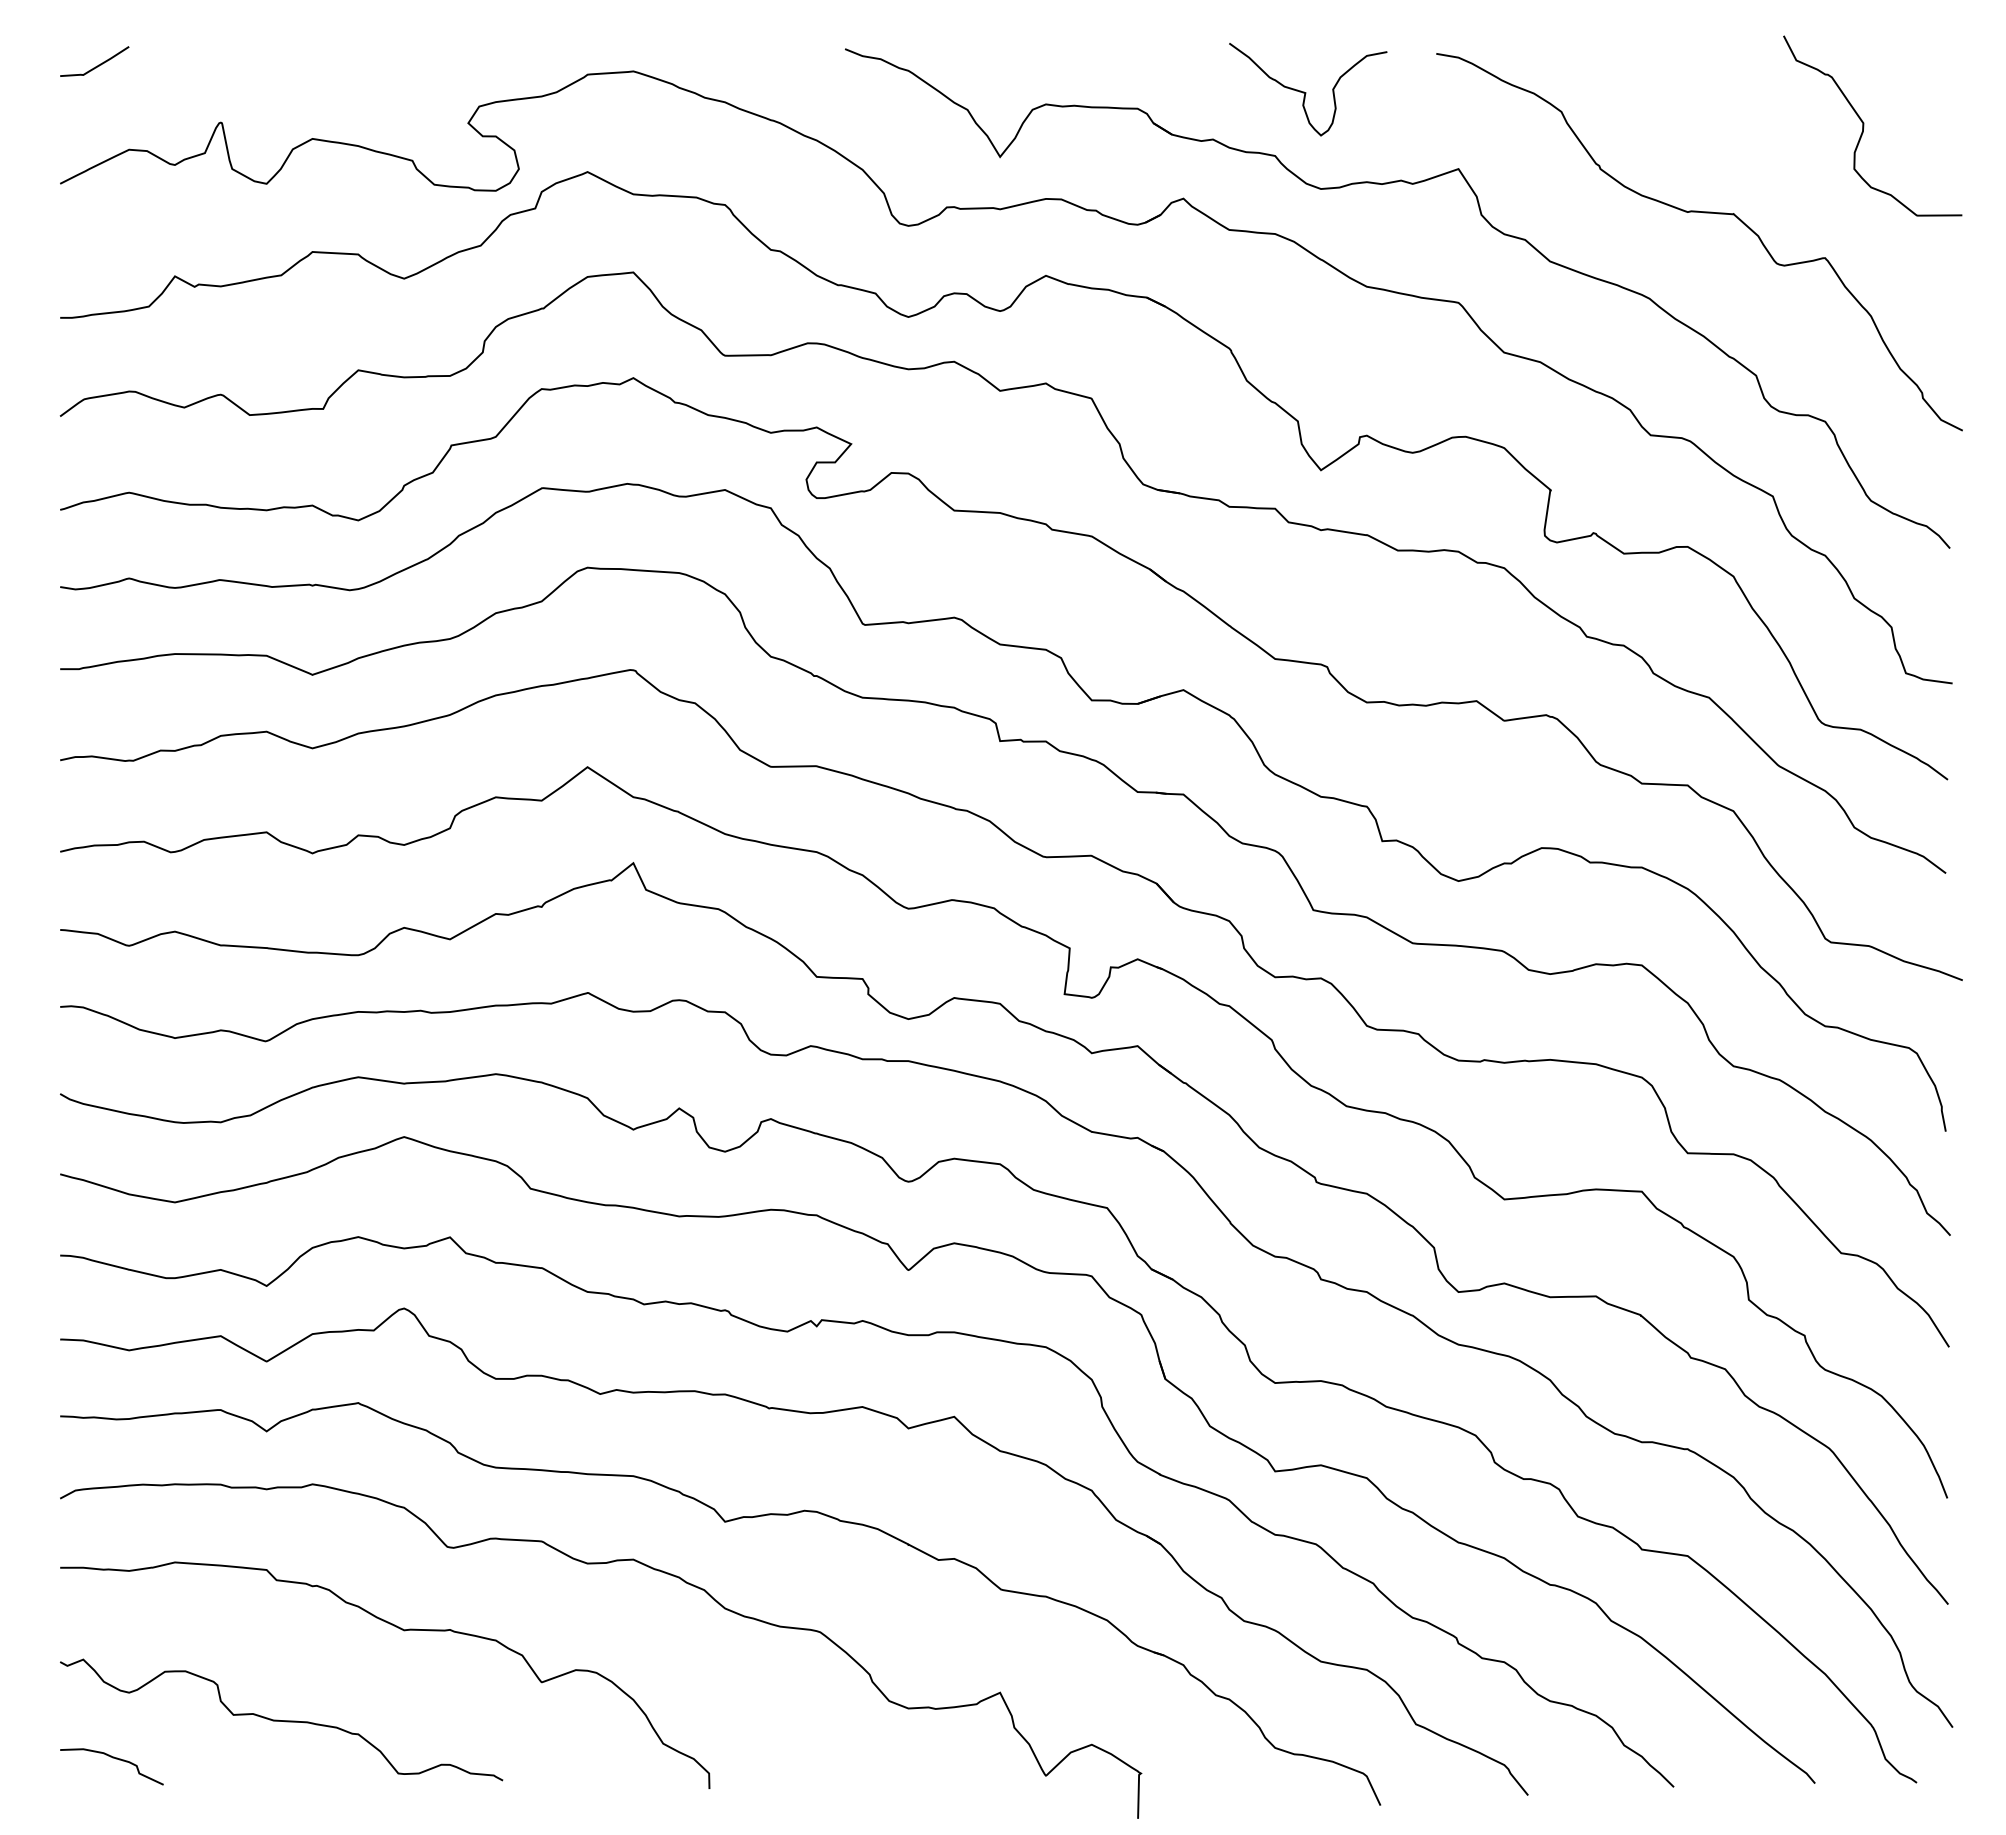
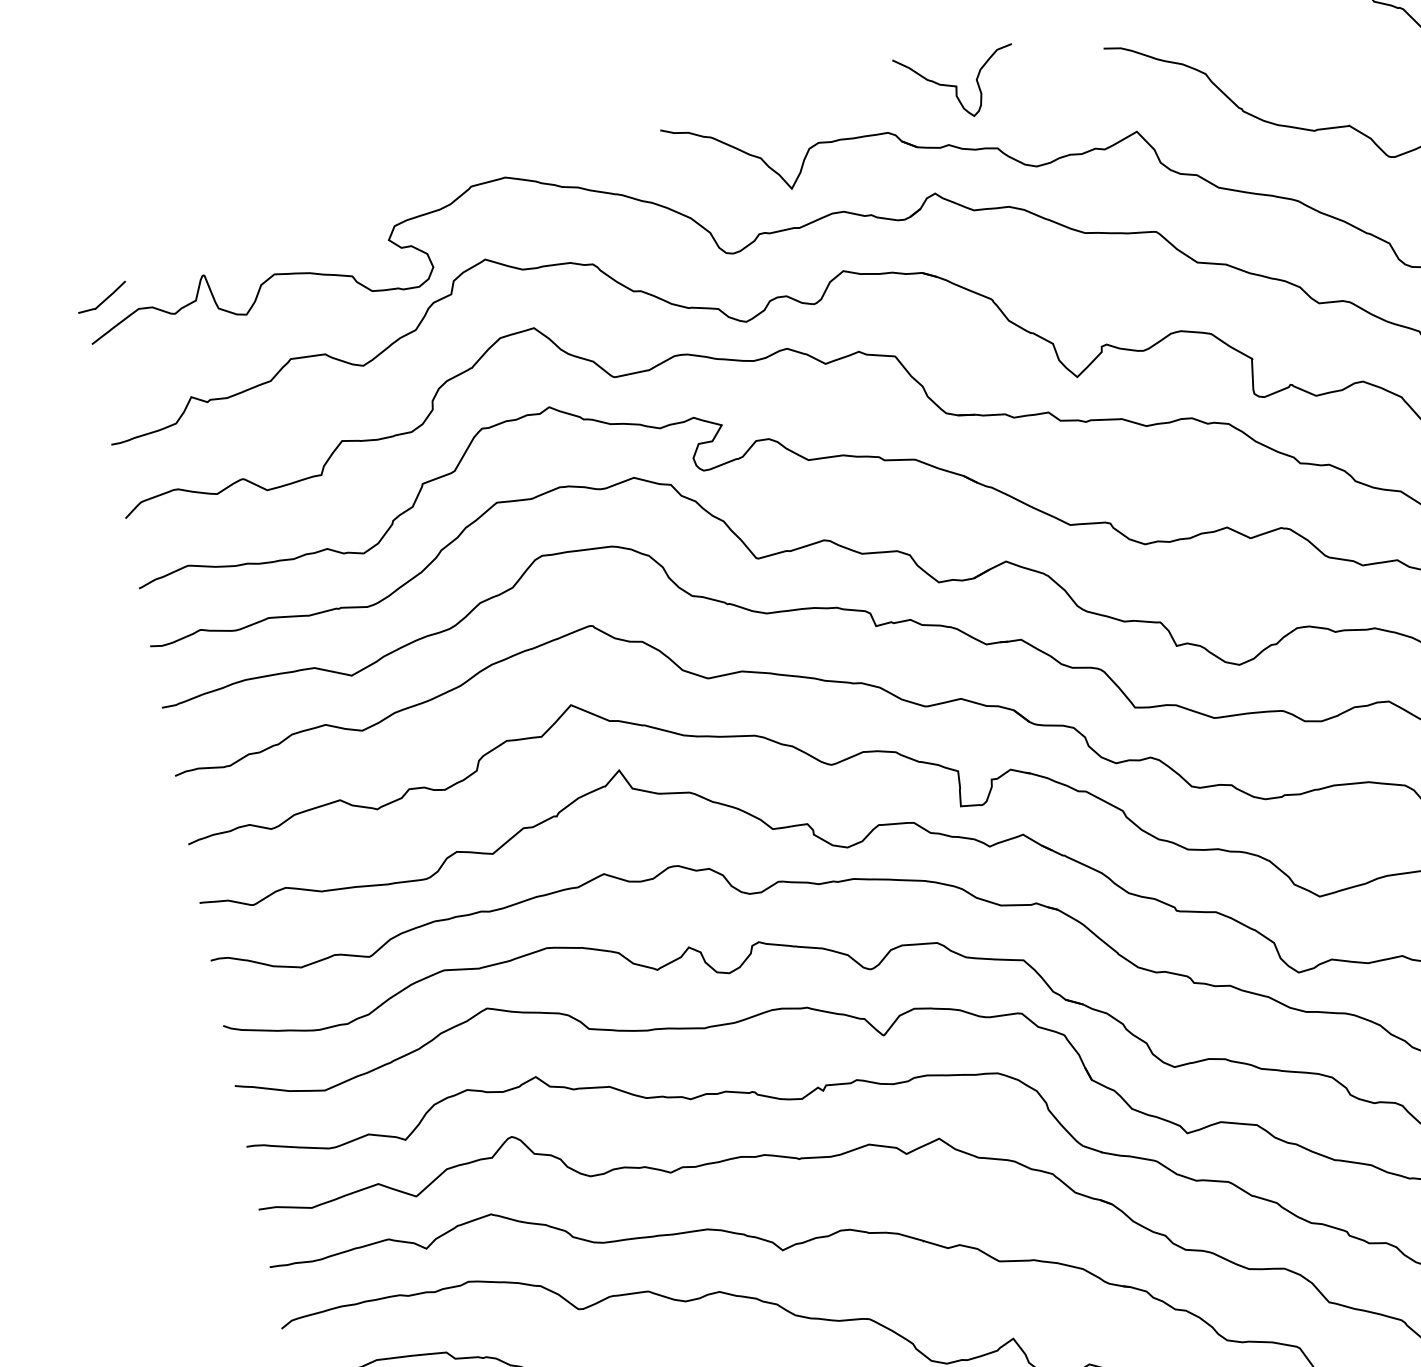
curve: (98, 64) -> (105, 298), moved
curve: (1306, 92) -> (957, 85), moved

